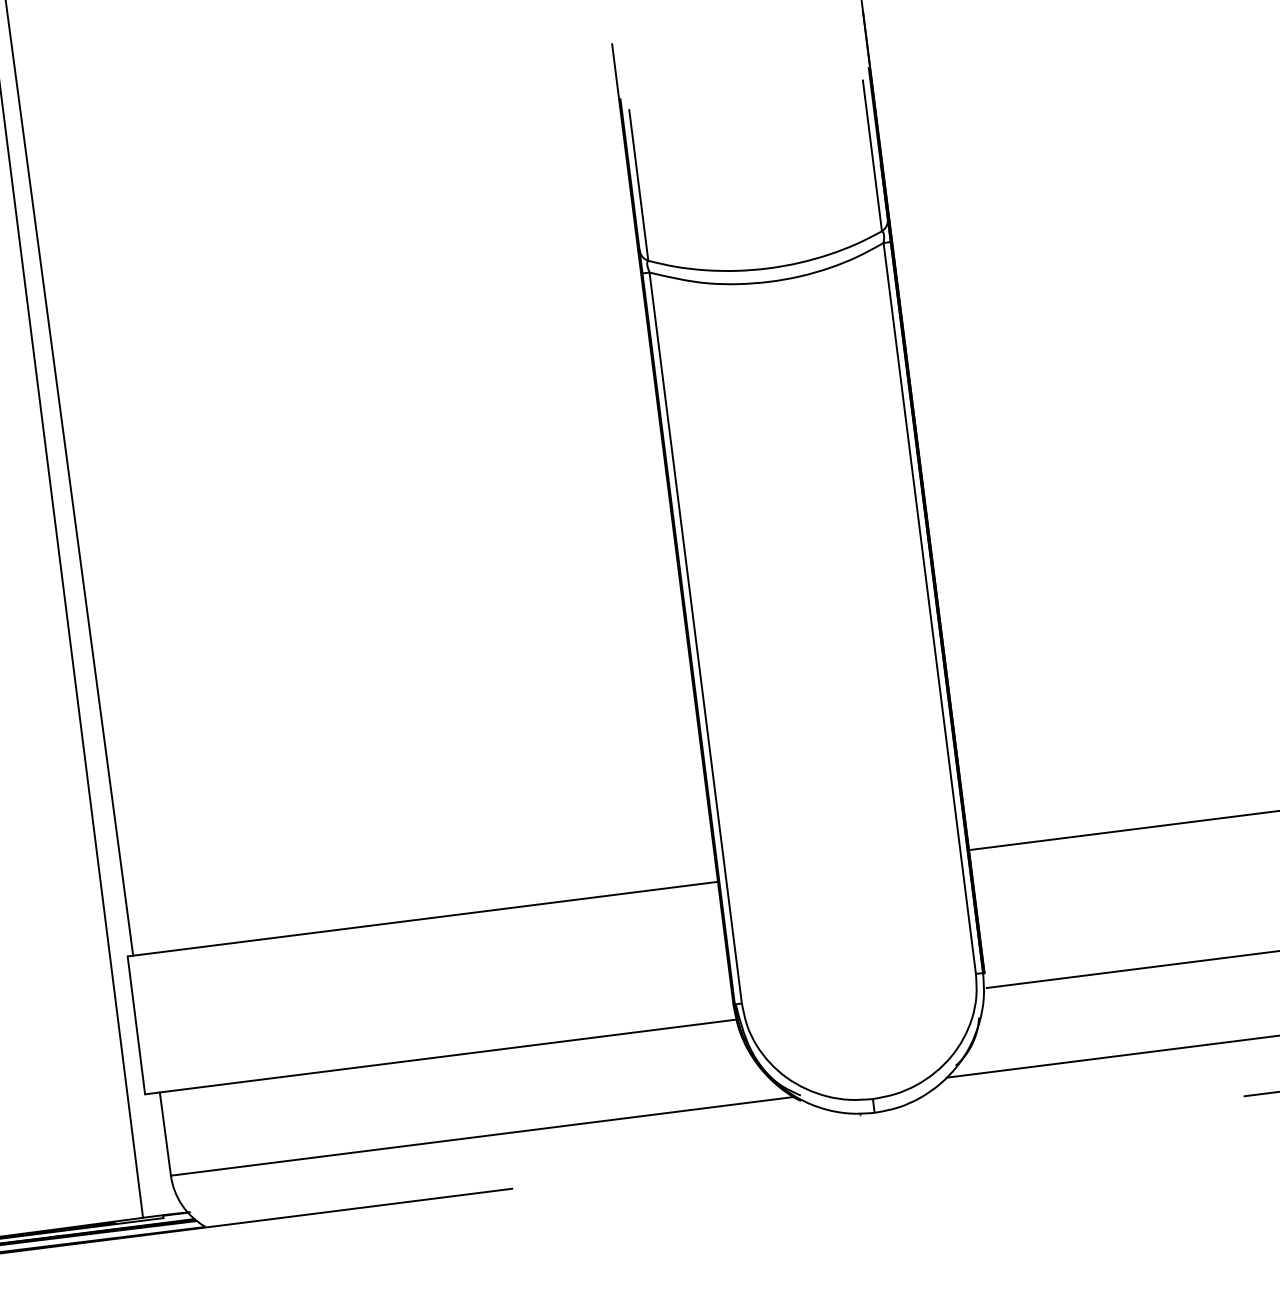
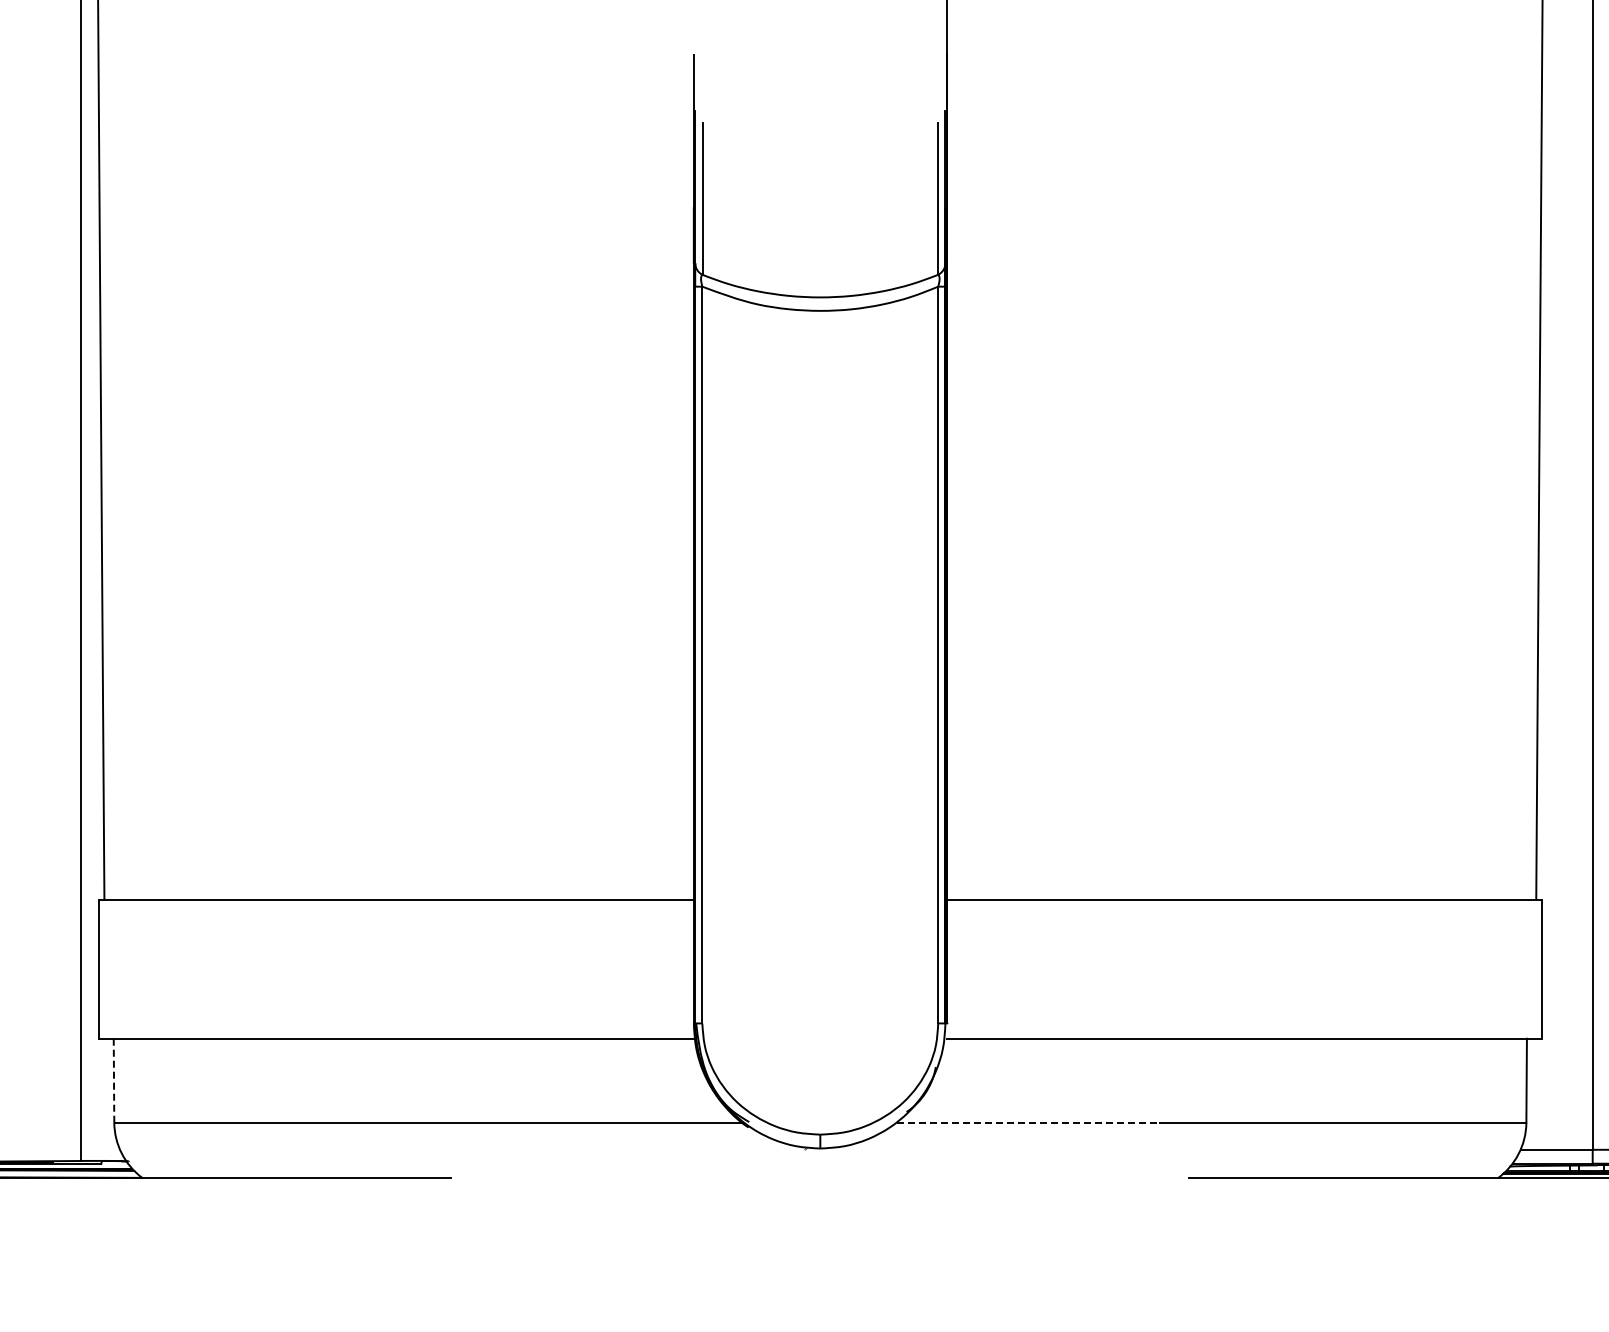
line: (1077, 1060) -> (1028, 1122), solid -> dashed
line: (165, 1133) -> (114, 1080), solid -> dashed

